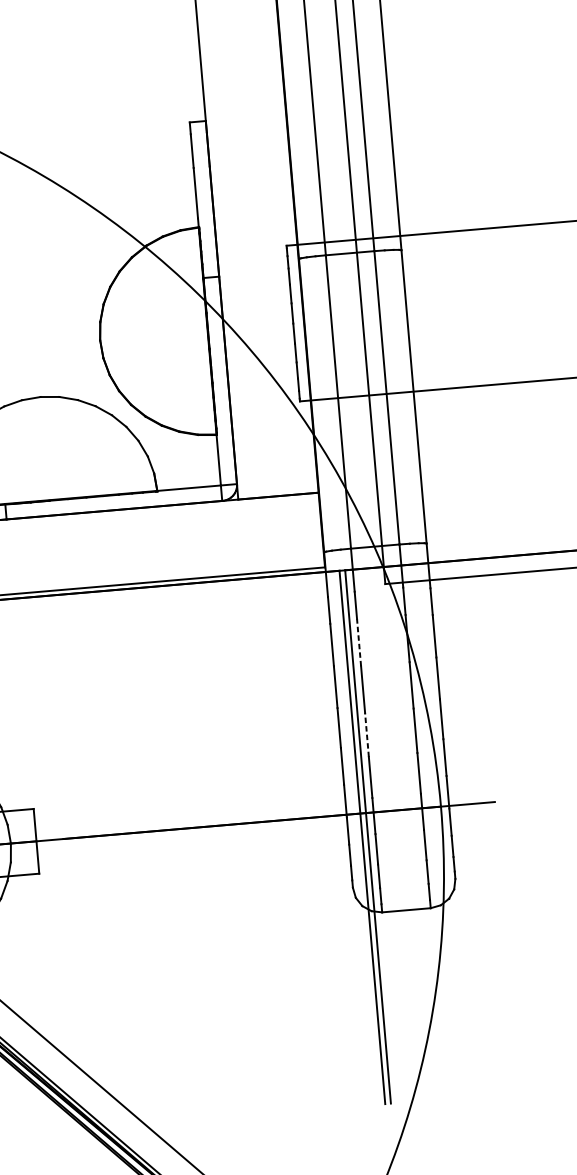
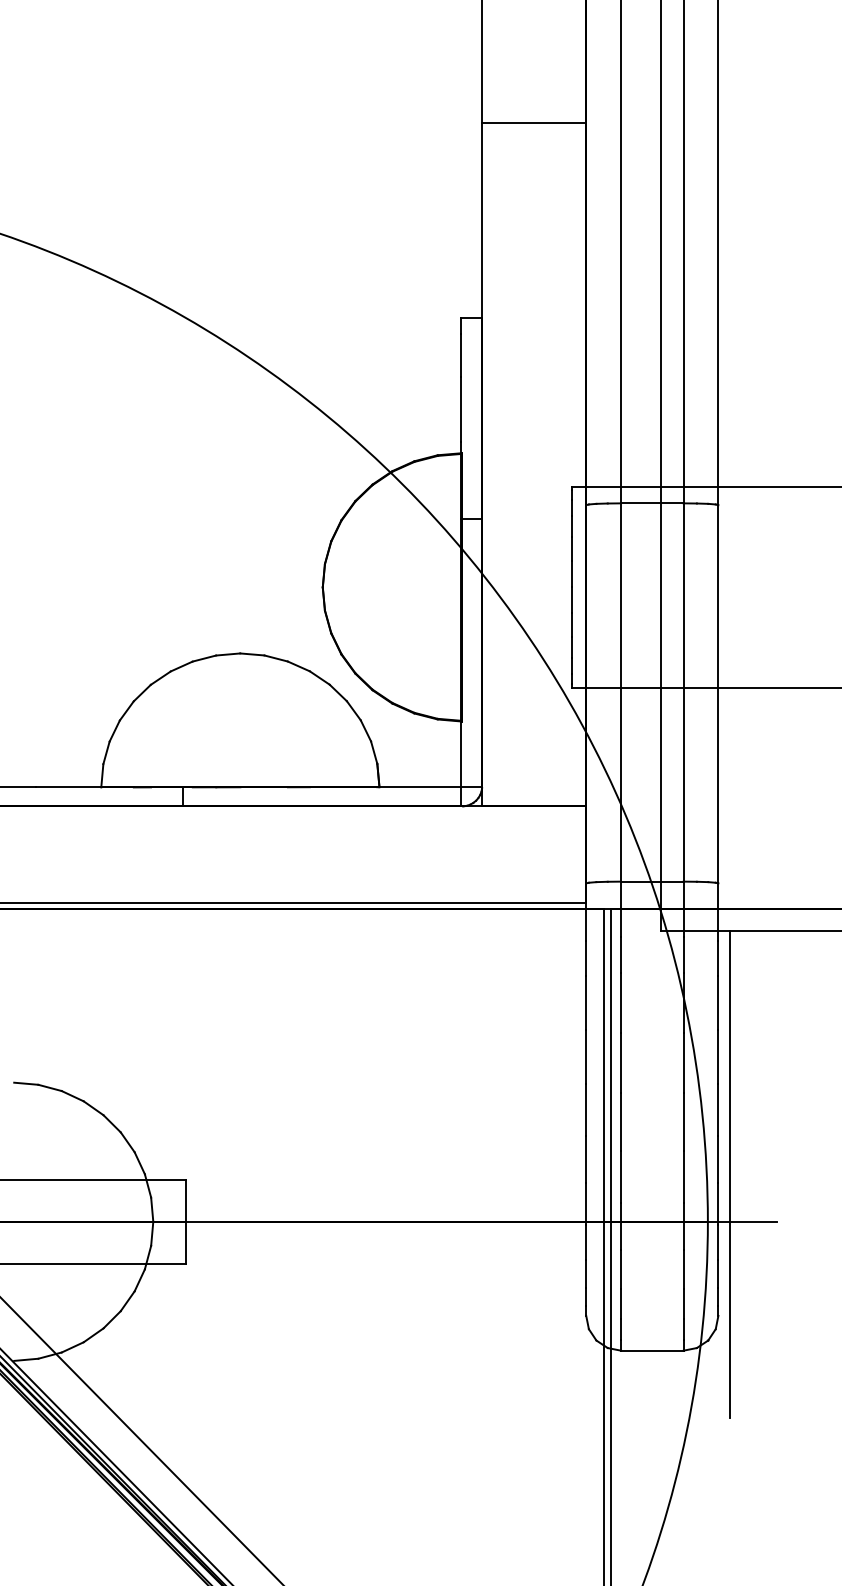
line: (359, 642) -> (621, 1002), dashed -> solid
line: (367, 734) -> (621, 1121), dashed -> solid
line: (454, 768) -> (729, 1174), added

